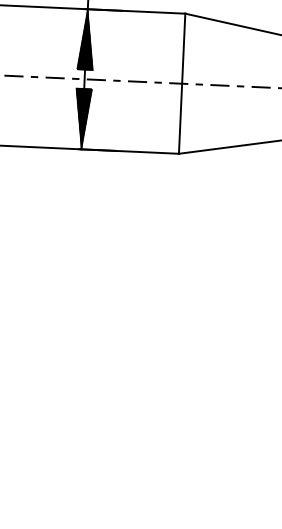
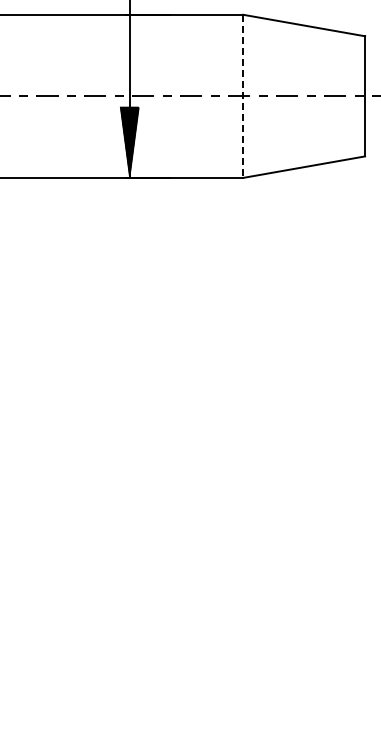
hatch: (86, 39) -> (129, 49), removed
line: (182, 83) -> (243, 96), solid -> dashed

